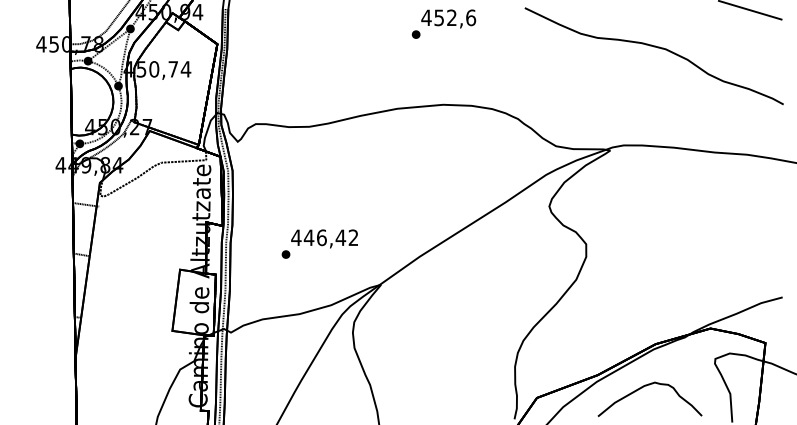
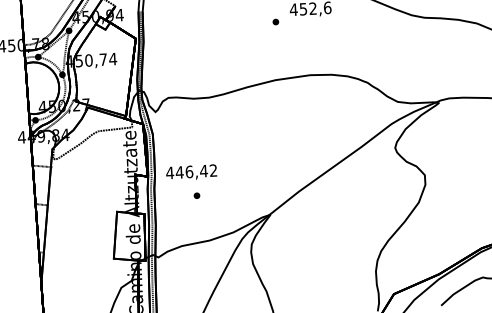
part: (415, 34) -> (275, 21), moved
text: (324, 238) -> (191, 172), moved

